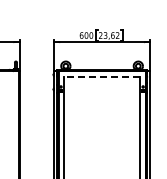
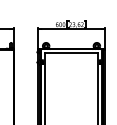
line: (102, 76) -> (71, 53), dashed -> solid

